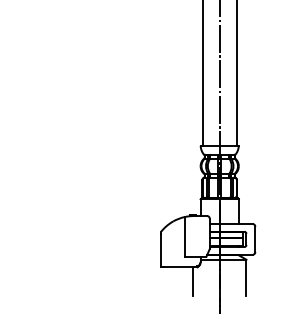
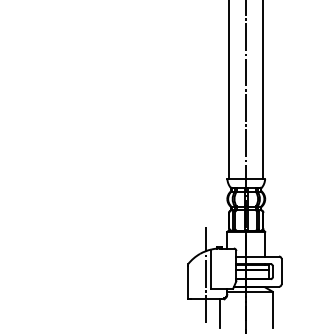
line: (178, 242) -> (205, 274), added

